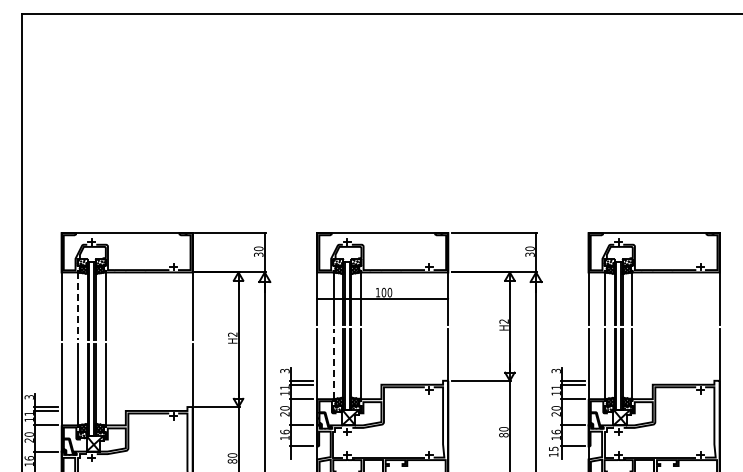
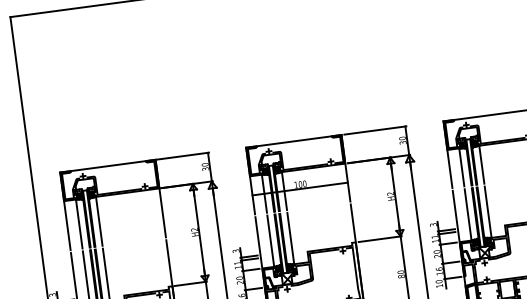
line: (77, 305) -> (78, 223), dashed -> solid
line: (333, 363) -> (270, 240), dashed -> solid
text: (553, 448) -> (438, 281), 15 -> 10

